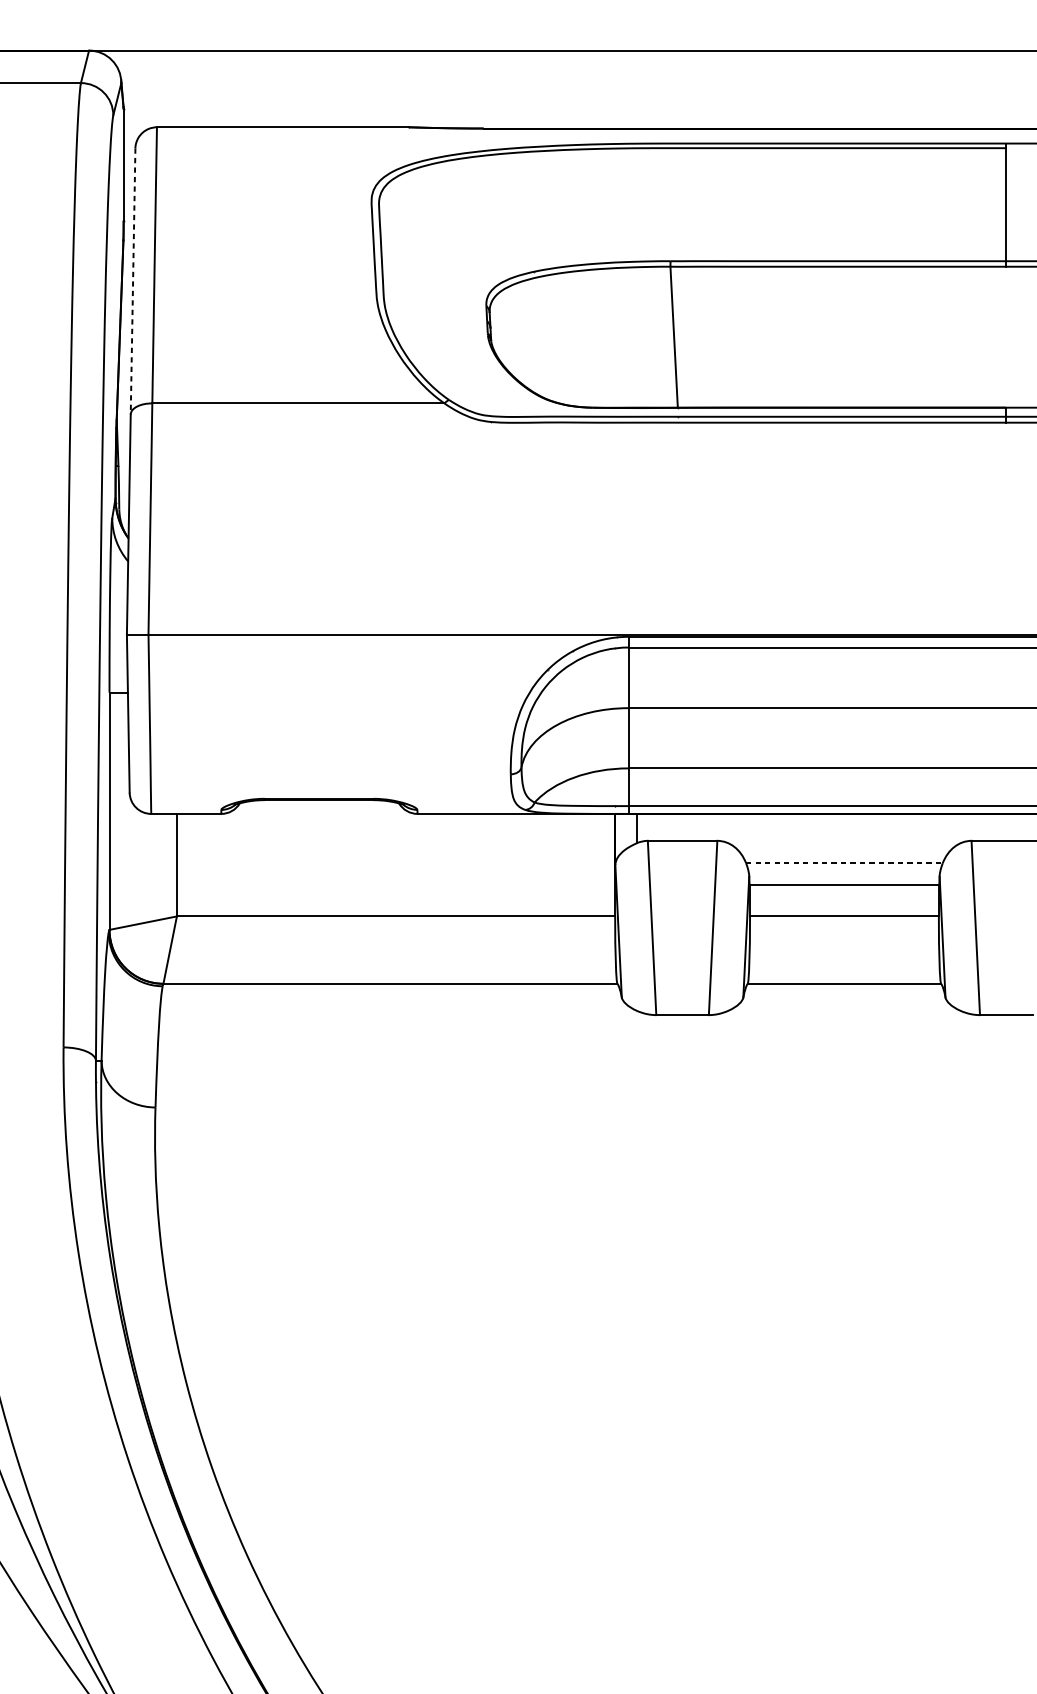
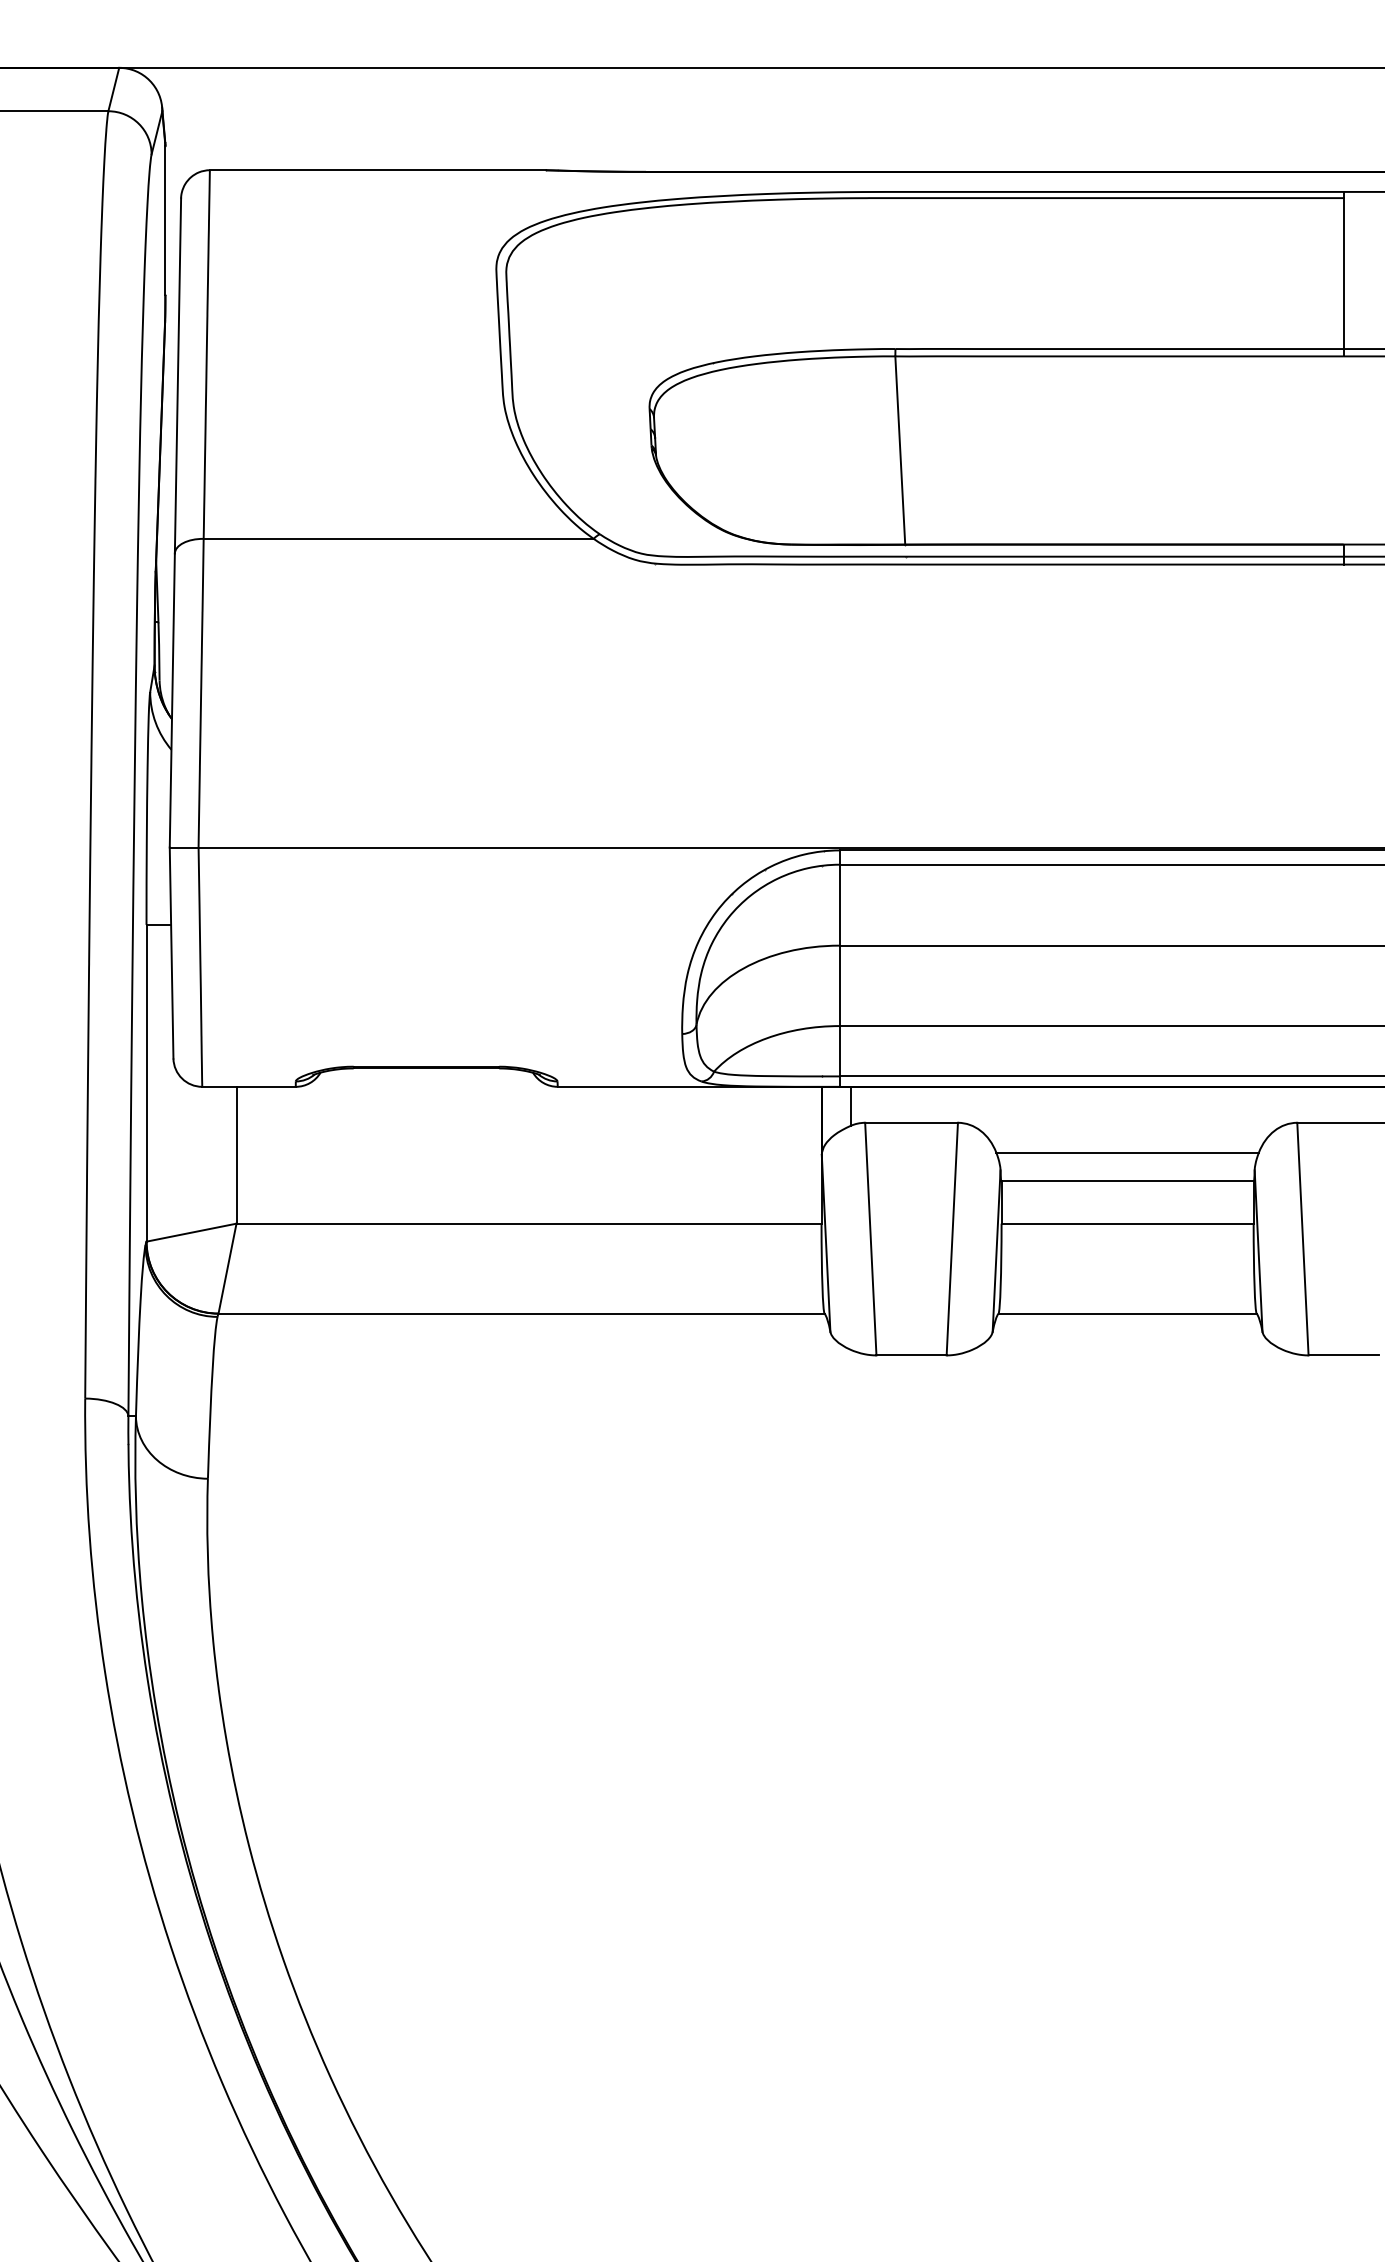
line: (132, 281) -> (177, 376), dashed -> solid
line: (845, 863) -> (1128, 1152), dashed -> solid

